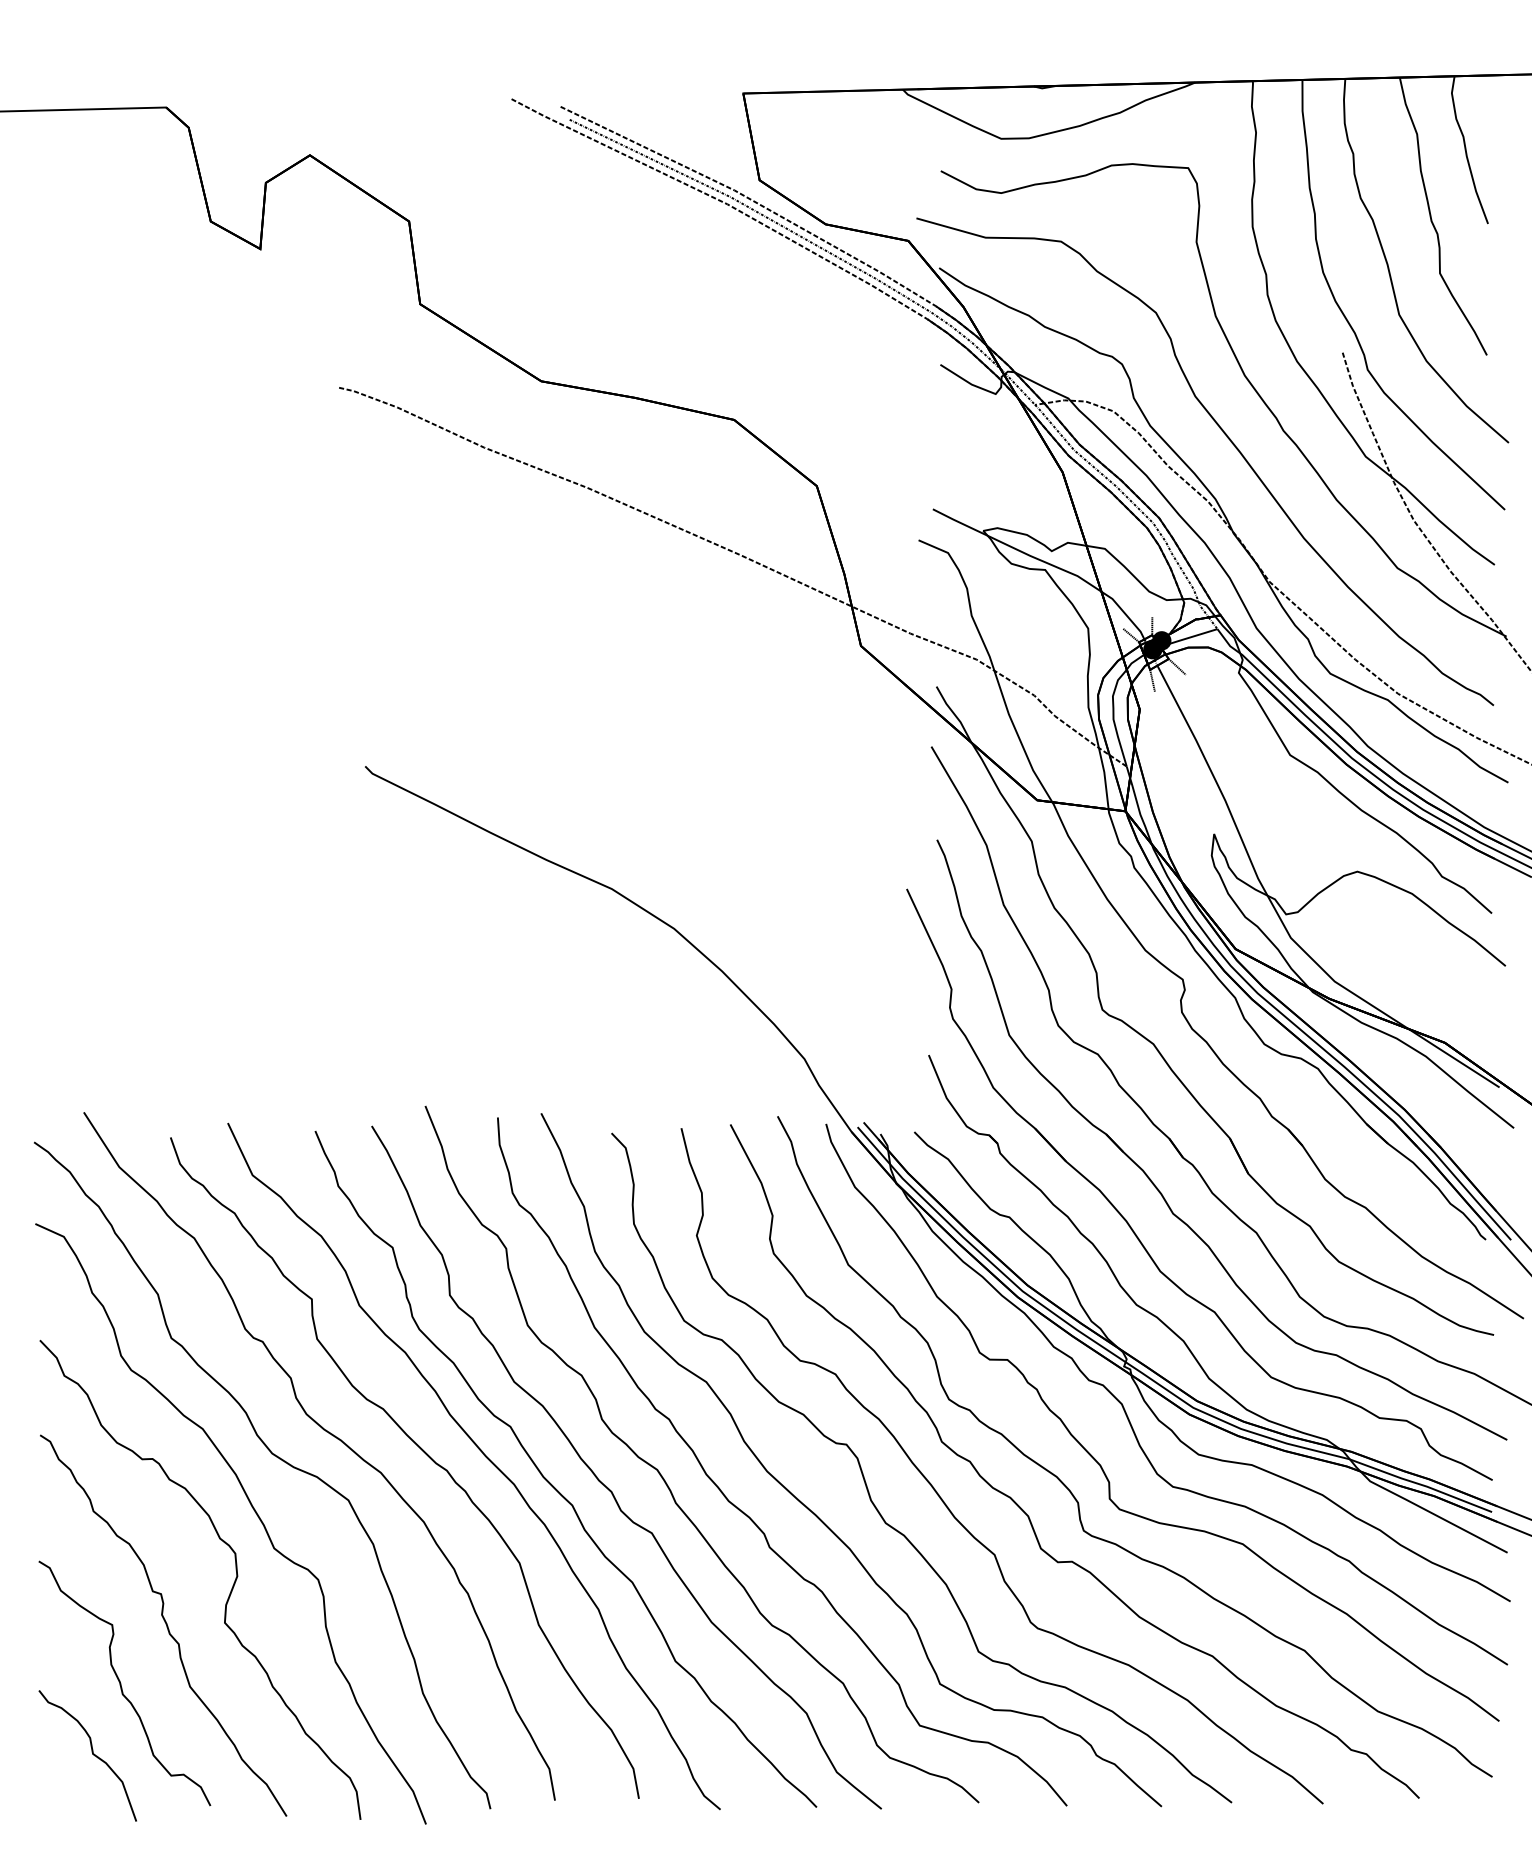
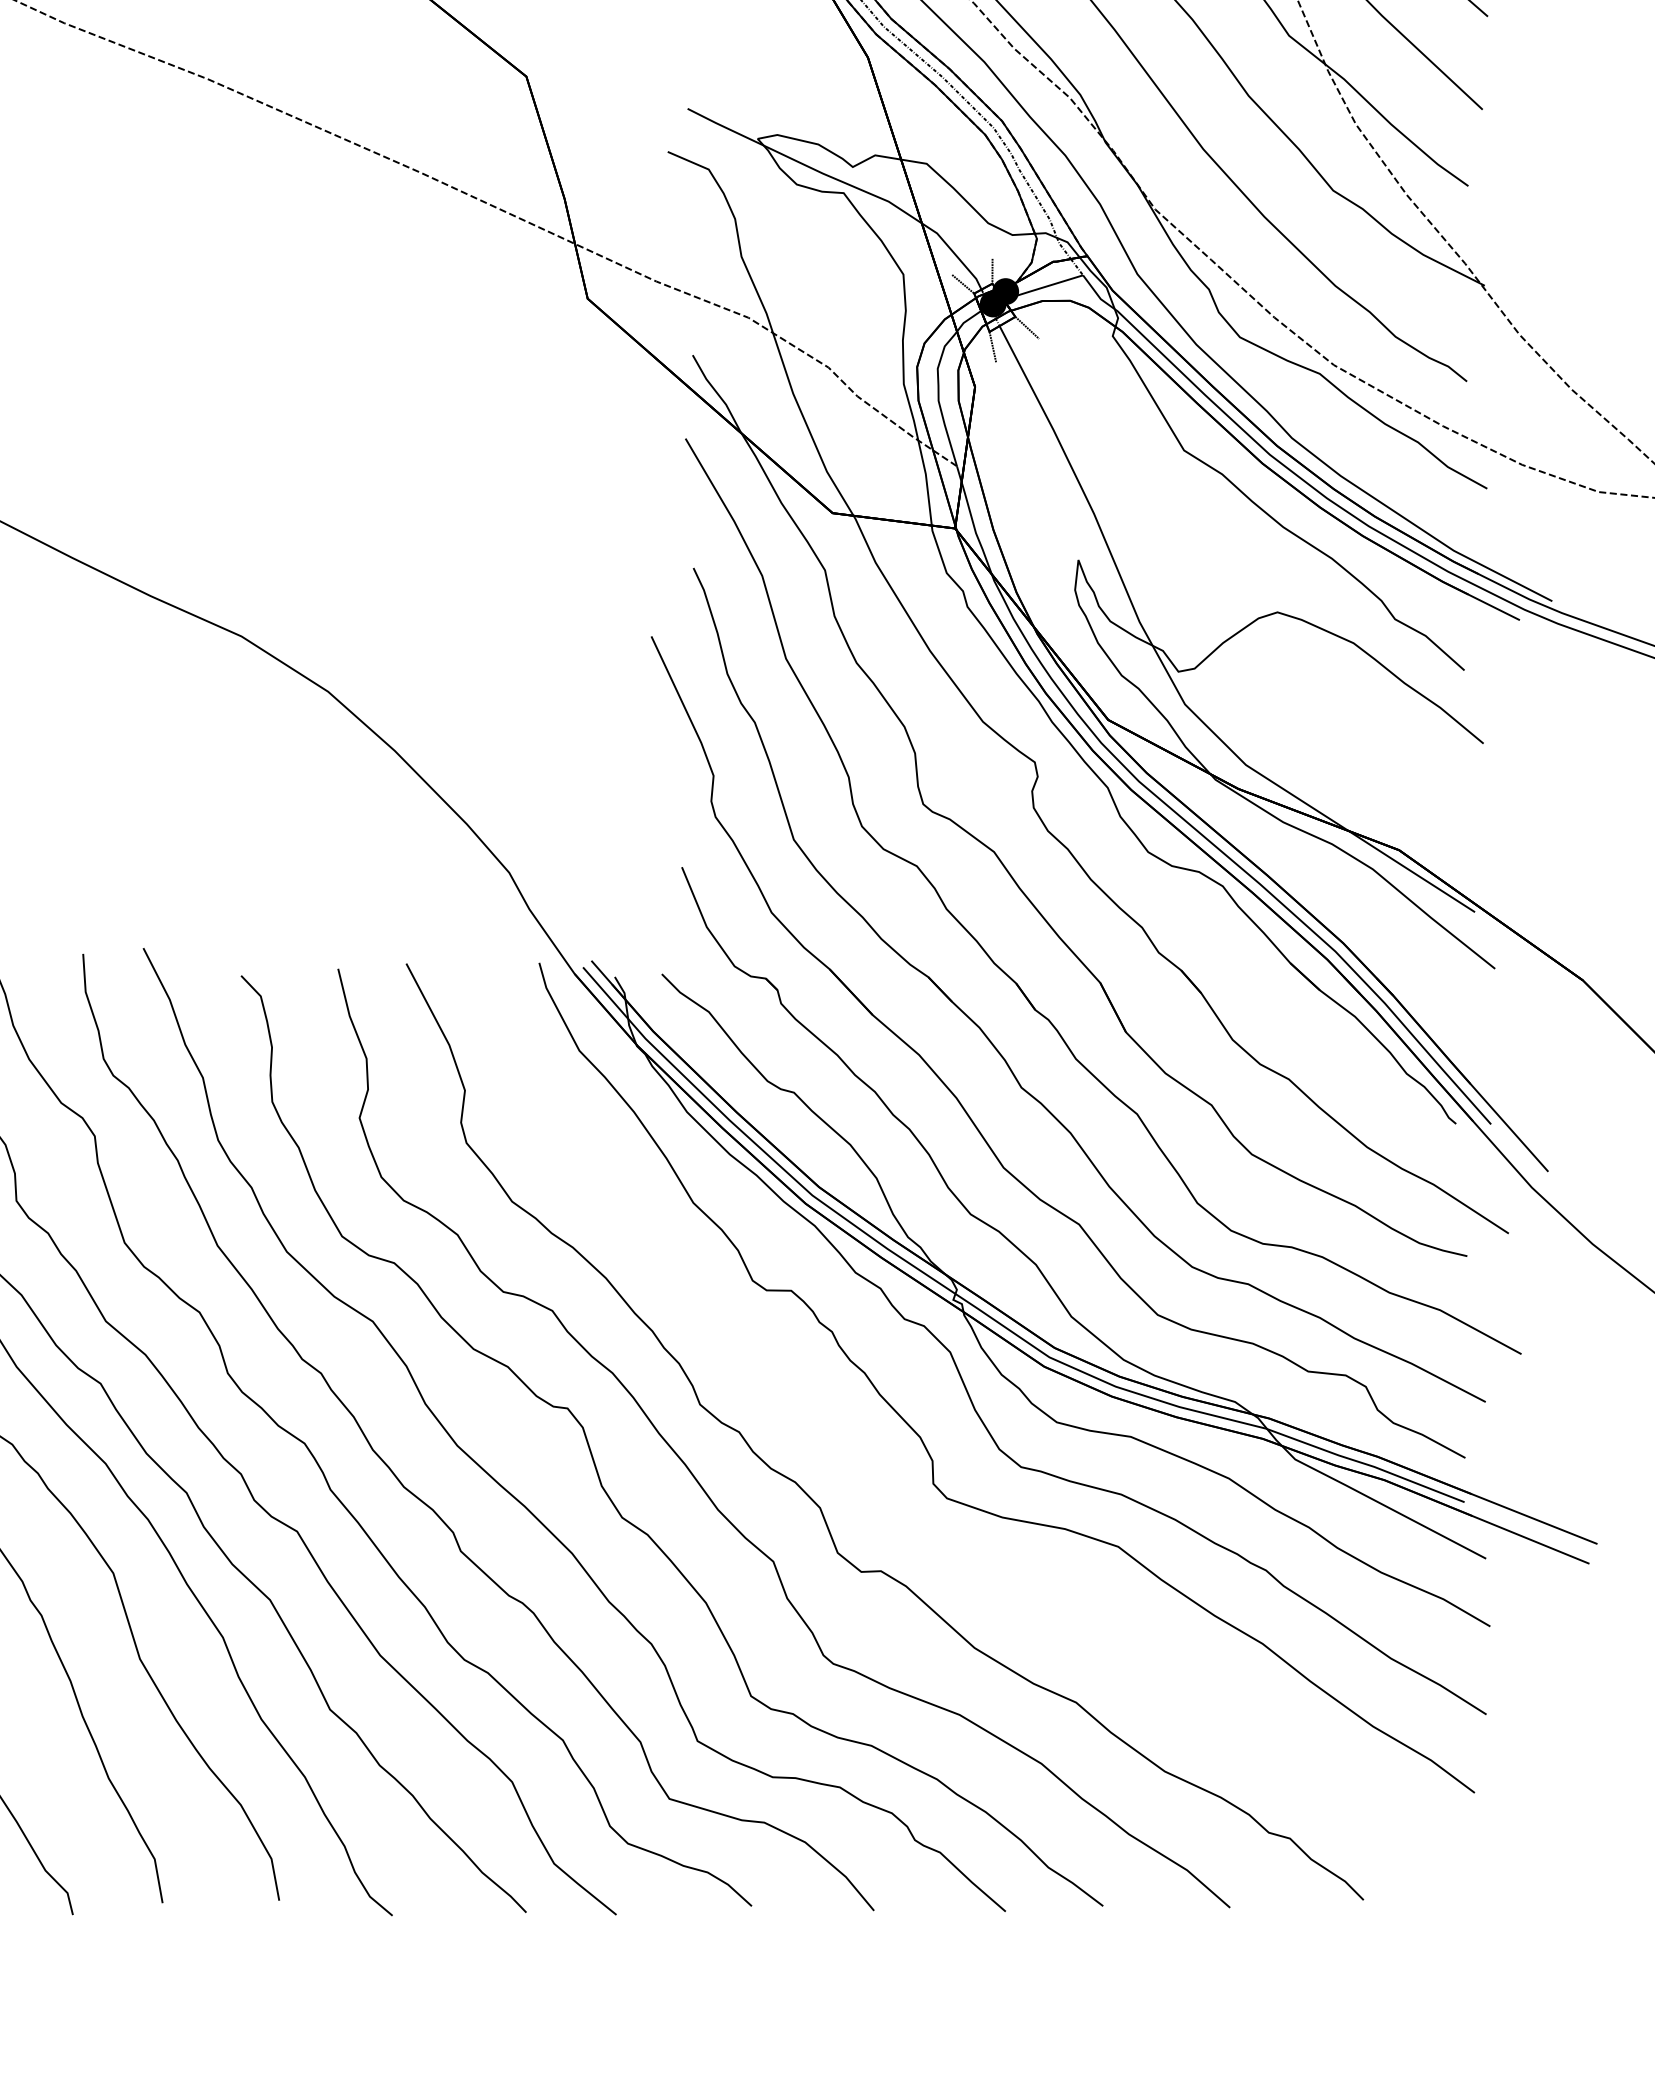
part: (1072, 1492) -> (881, 1474), removed

